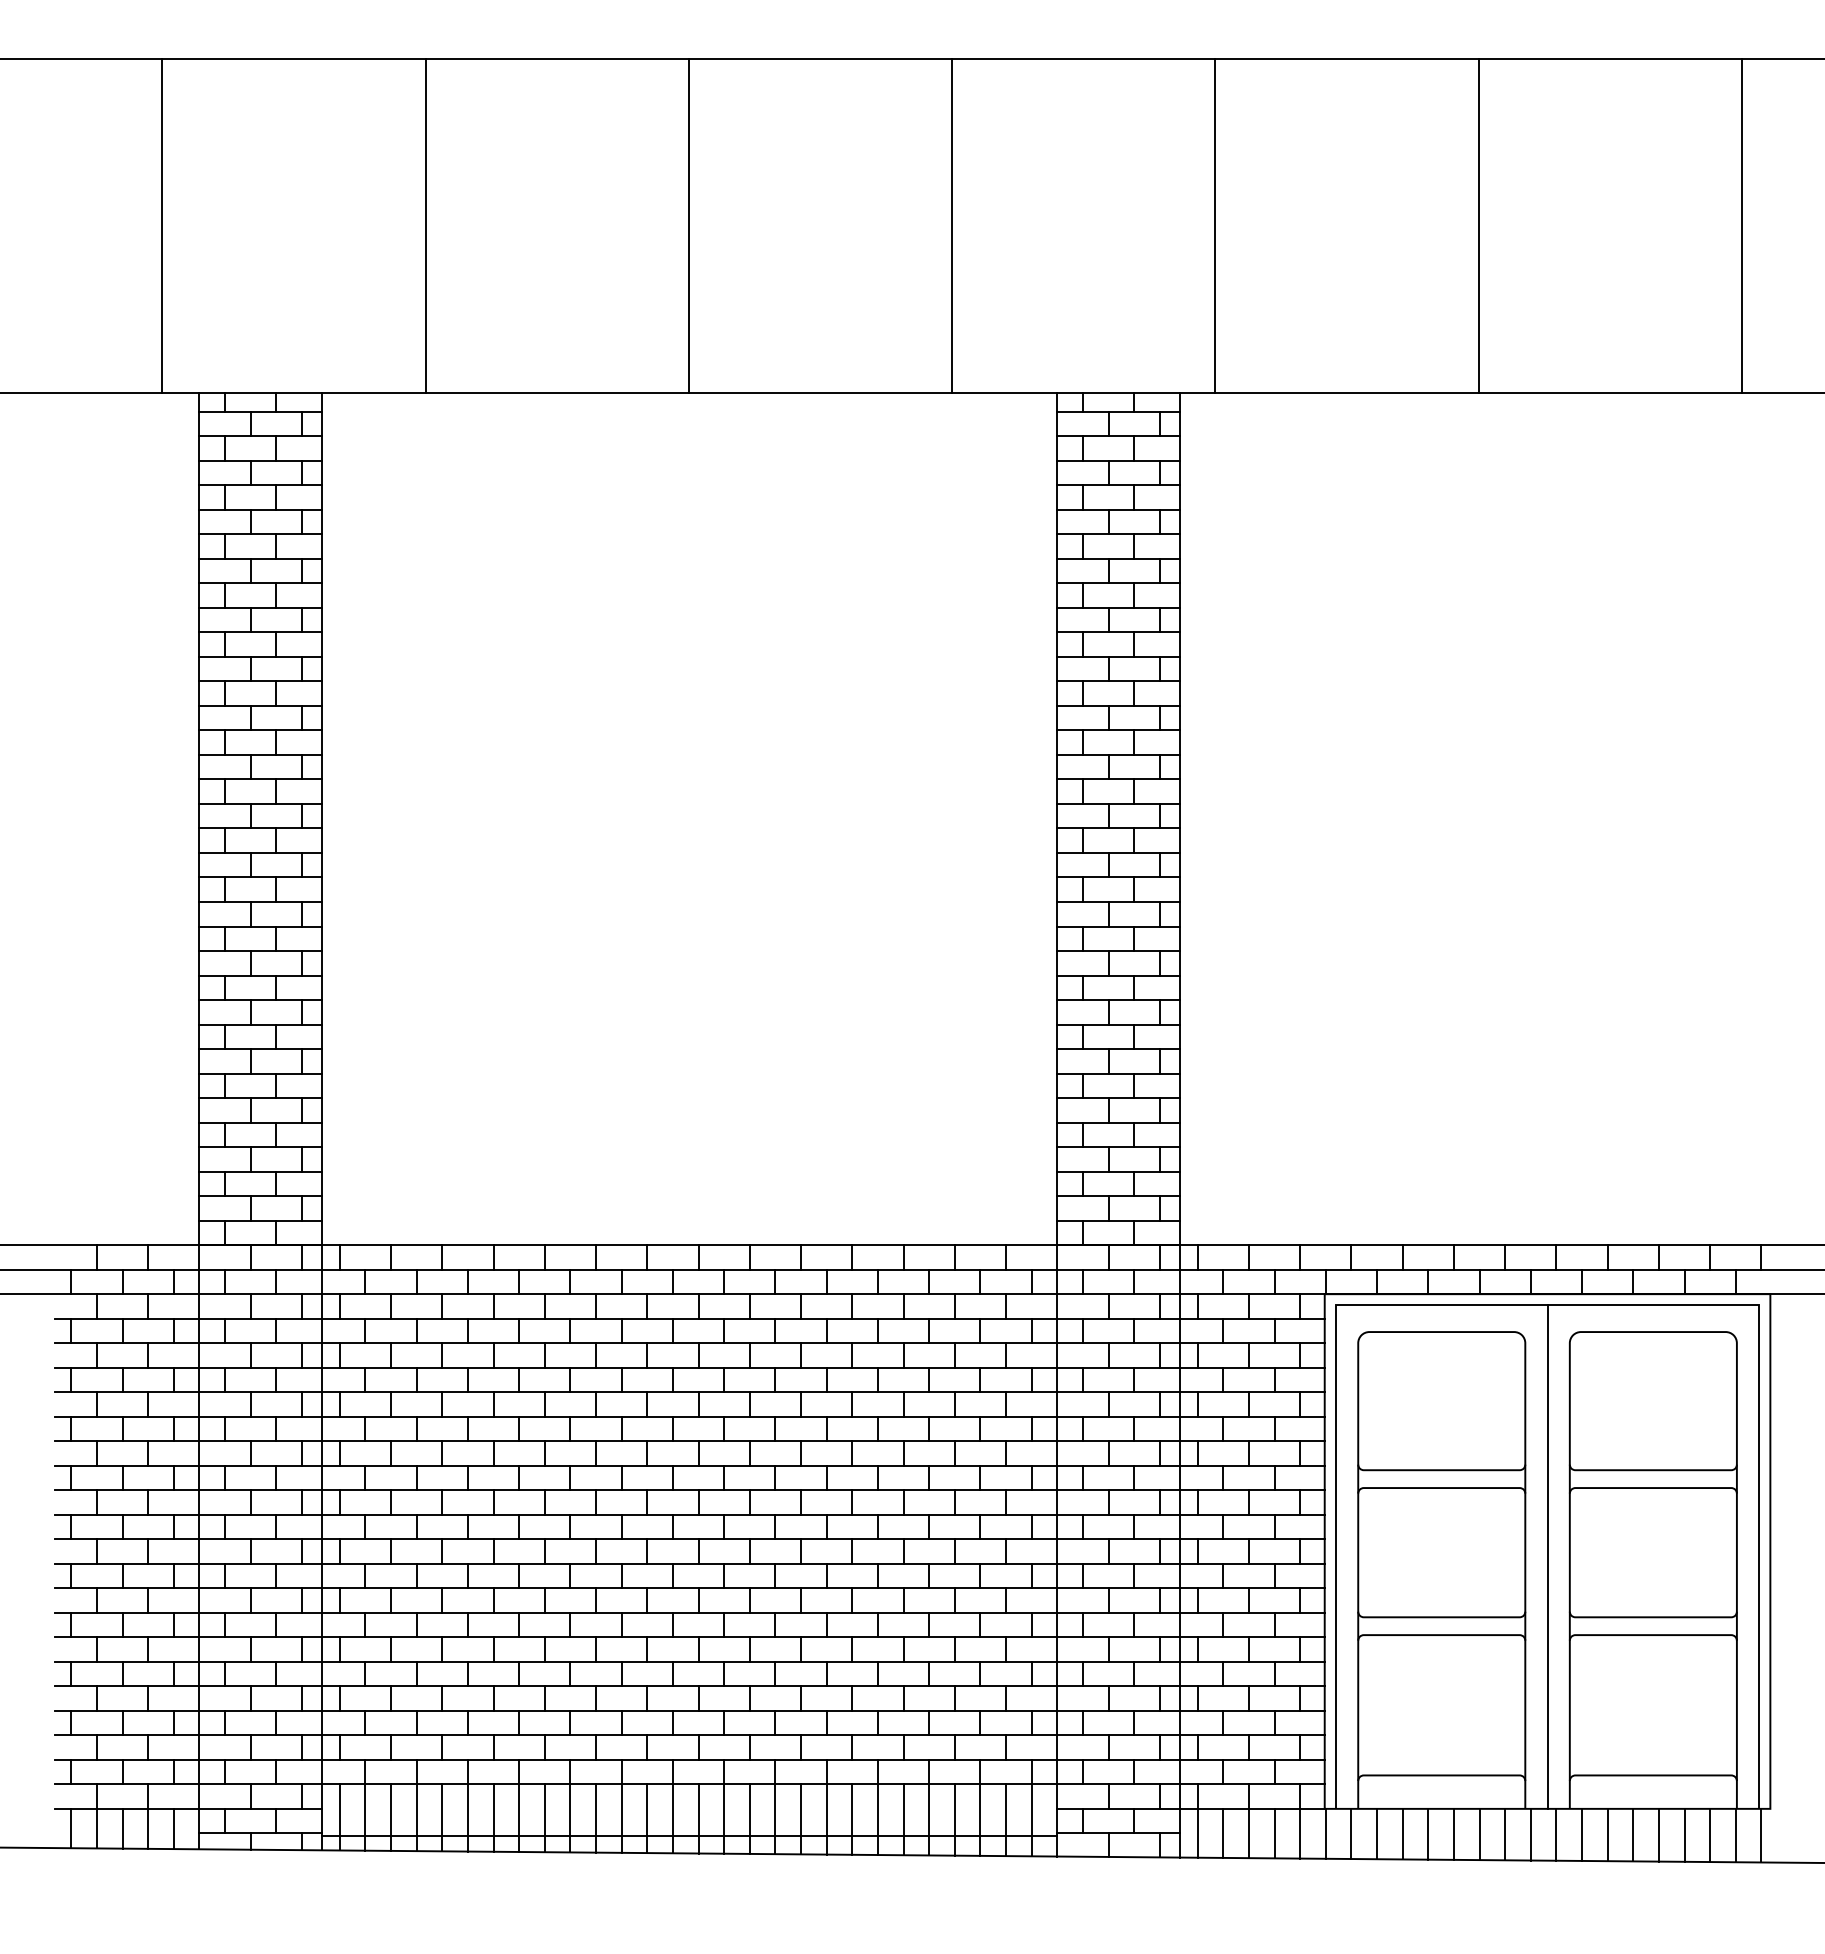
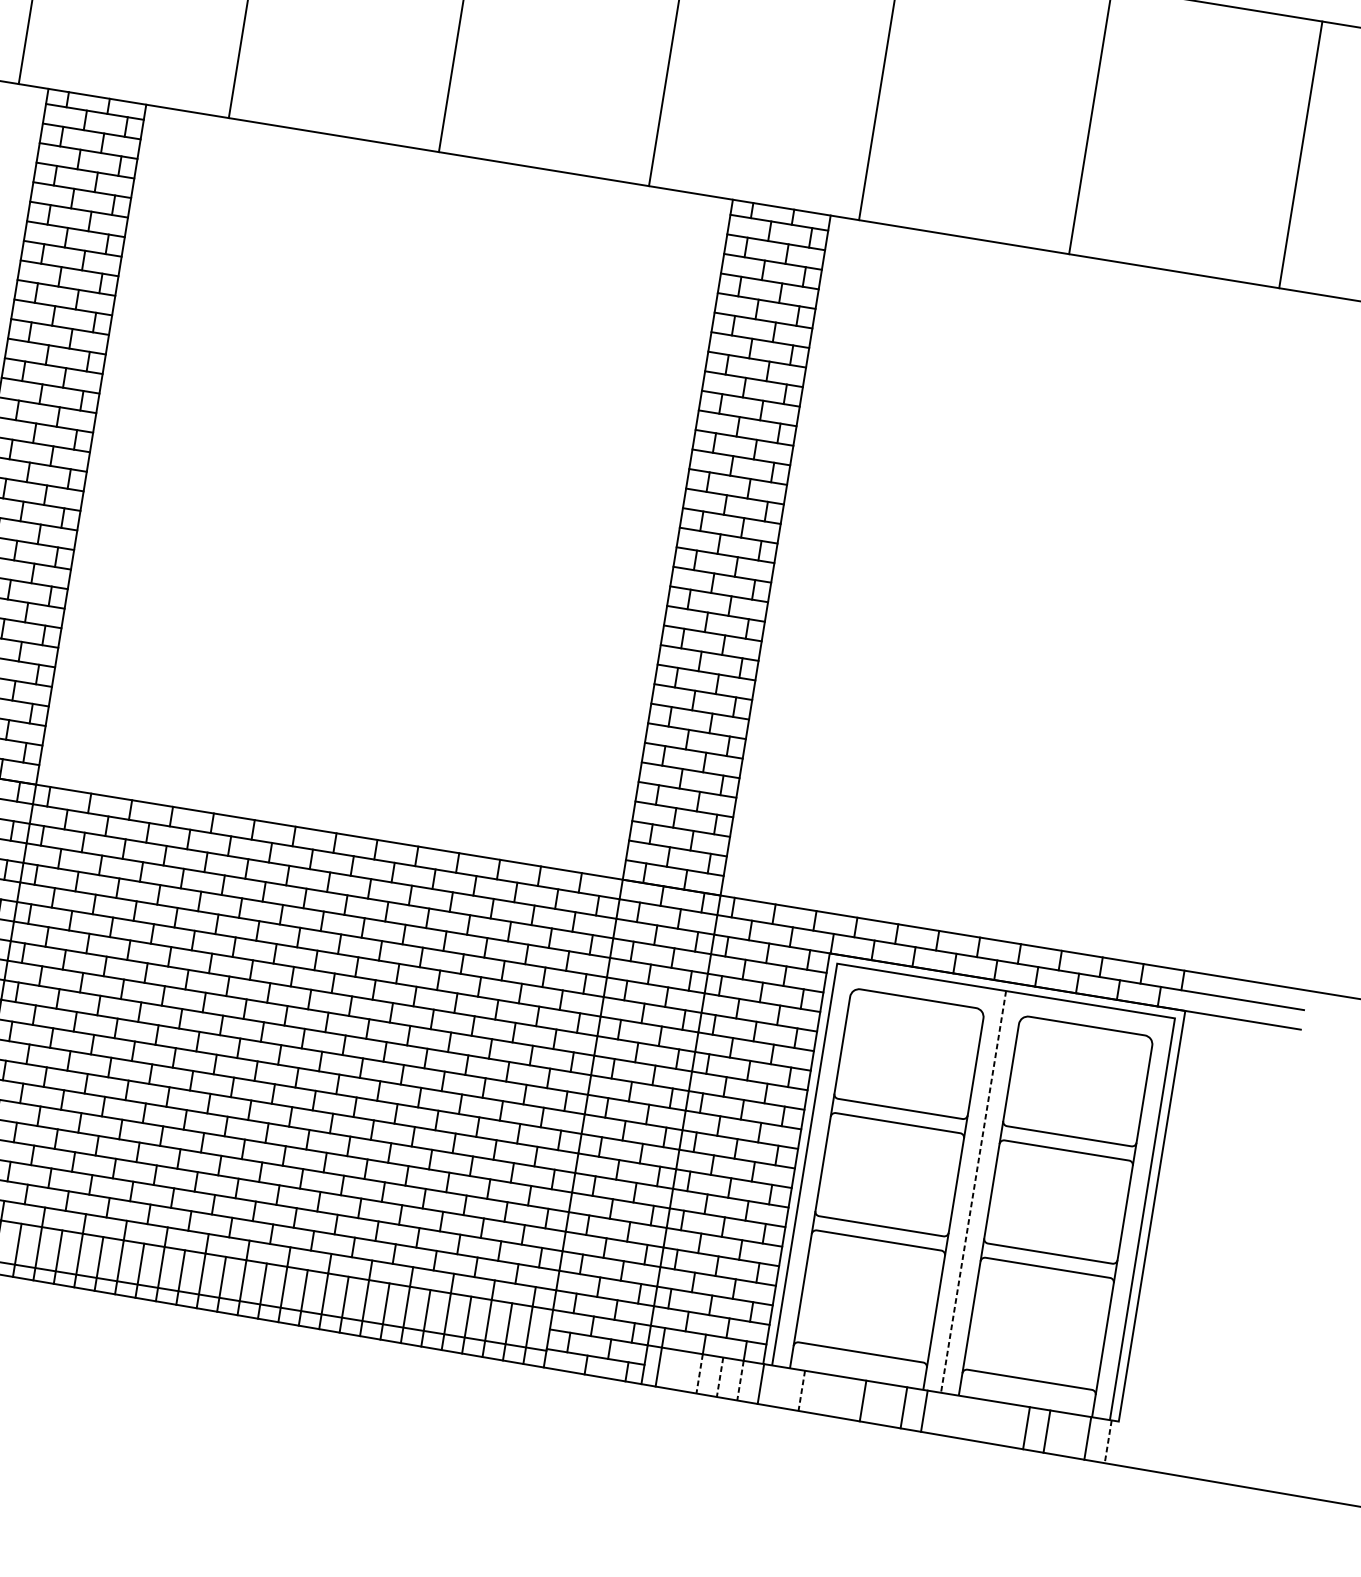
line: (1547, 1557) -> (973, 1192), solid -> dashed
line: (1223, 1832) -> (679, 1369), removed
line: (1248, 1833) -> (699, 1373), solid -> dashed
line: (1274, 1833) -> (720, 1377), solid -> dashed
line: (1300, 1833) -> (740, 1380), solid -> dashed
line: (1351, 1833) -> (781, 1387), removed
line: (1402, 1833) -> (822, 1393), removed
line: (1428, 1833) -> (842, 1397), removed
line: (1377, 1834) -> (802, 1391), solid -> dashed
line: (1479, 1834) -> (883, 1404), removed
line: (1556, 1834) -> (944, 1414), removed
line: (1582, 1834) -> (965, 1417), removed
line: (1607, 1834) -> (985, 1420), removed
line: (1633, 1834) -> (1006, 1424), removed
line: (1710, 1835) -> (1067, 1435), removed
line: (1761, 1835) -> (1108, 1441), solid -> dashed

